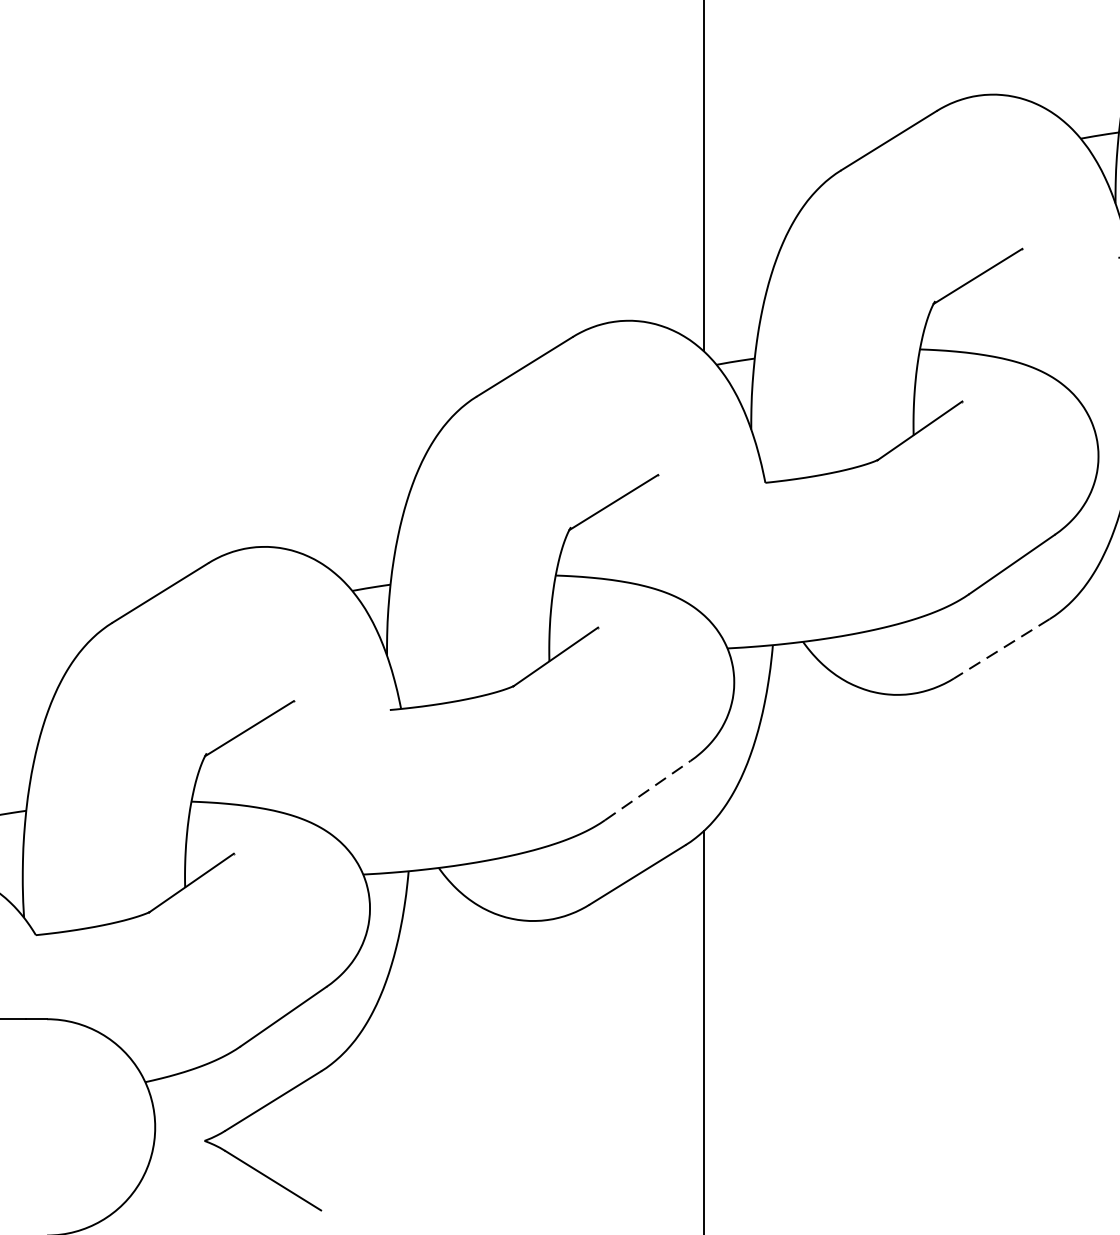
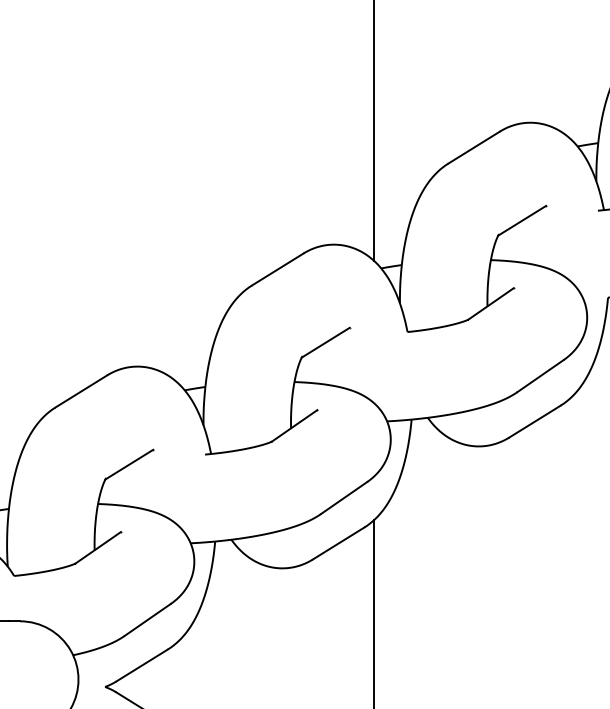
line: (1000, 648) -> (534, 421), dashed -> solid
line: (648, 789) -> (344, 497), dashed -> solid

